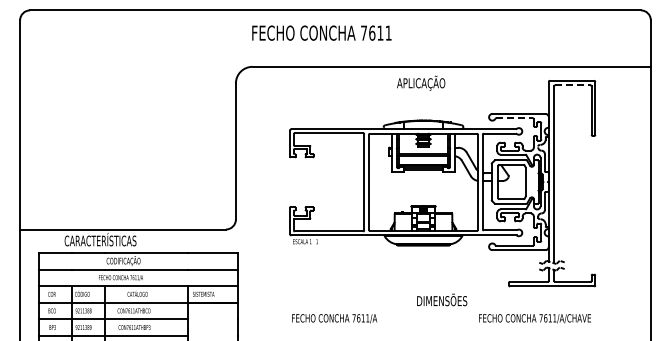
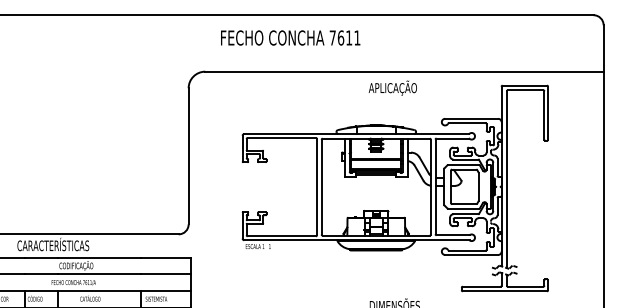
text: (321, 32) -> (290, 37), moved
text: (421, 82) -> (393, 87), moved
line: (572, 85) -> (525, 90), dashed -> solid
line: (515, 118) -> (468, 123), dashed -> solid

